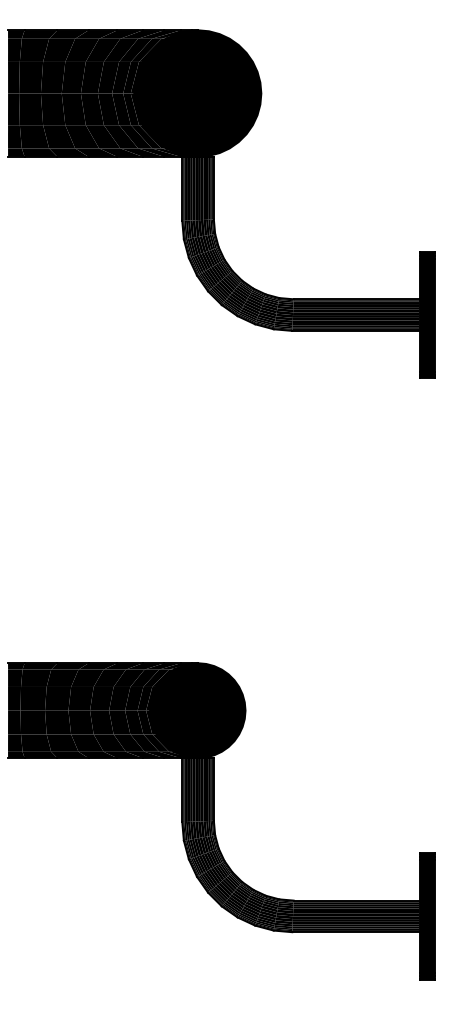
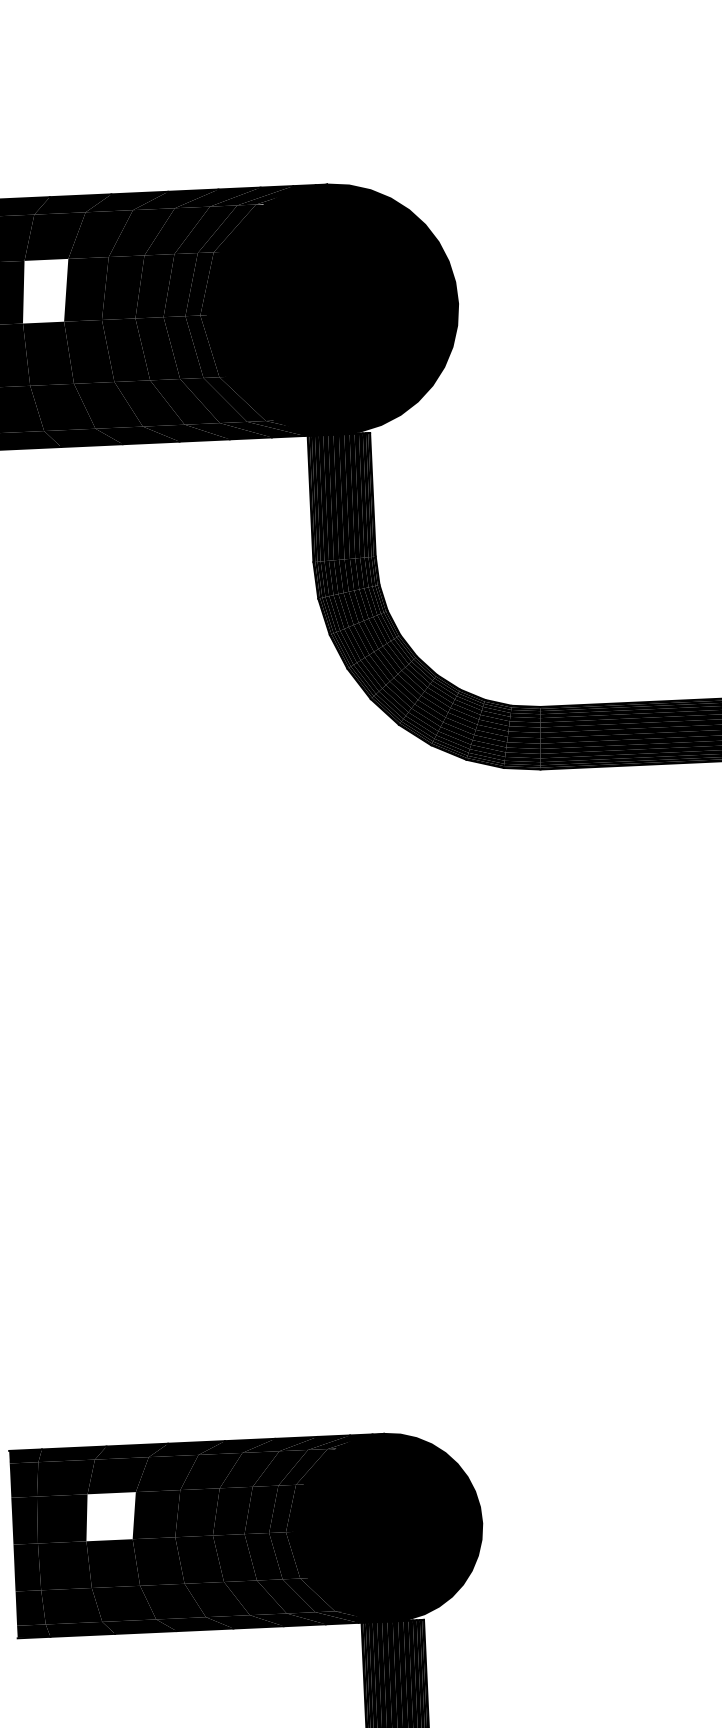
fill: (52, 77) -> (44, 290), removed
fill: (58, 698) -> (111, 1516), removed

